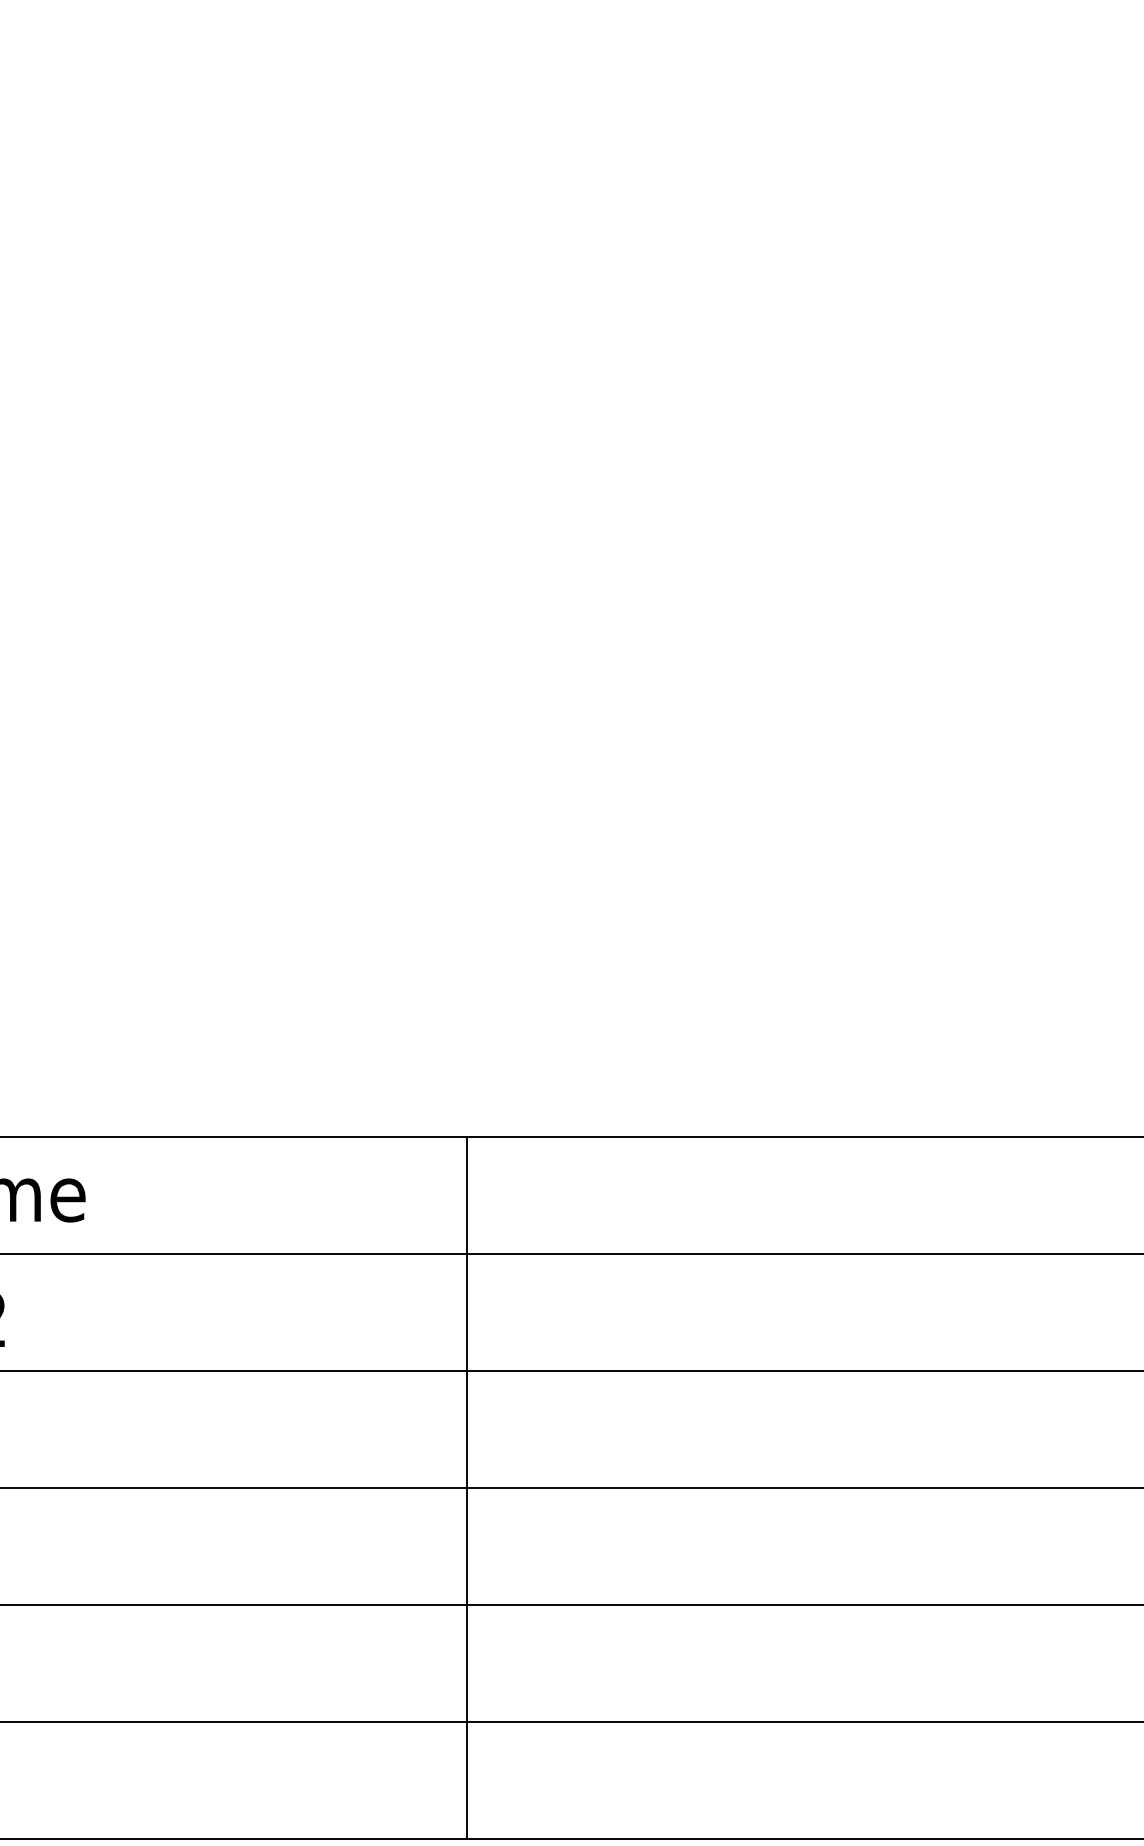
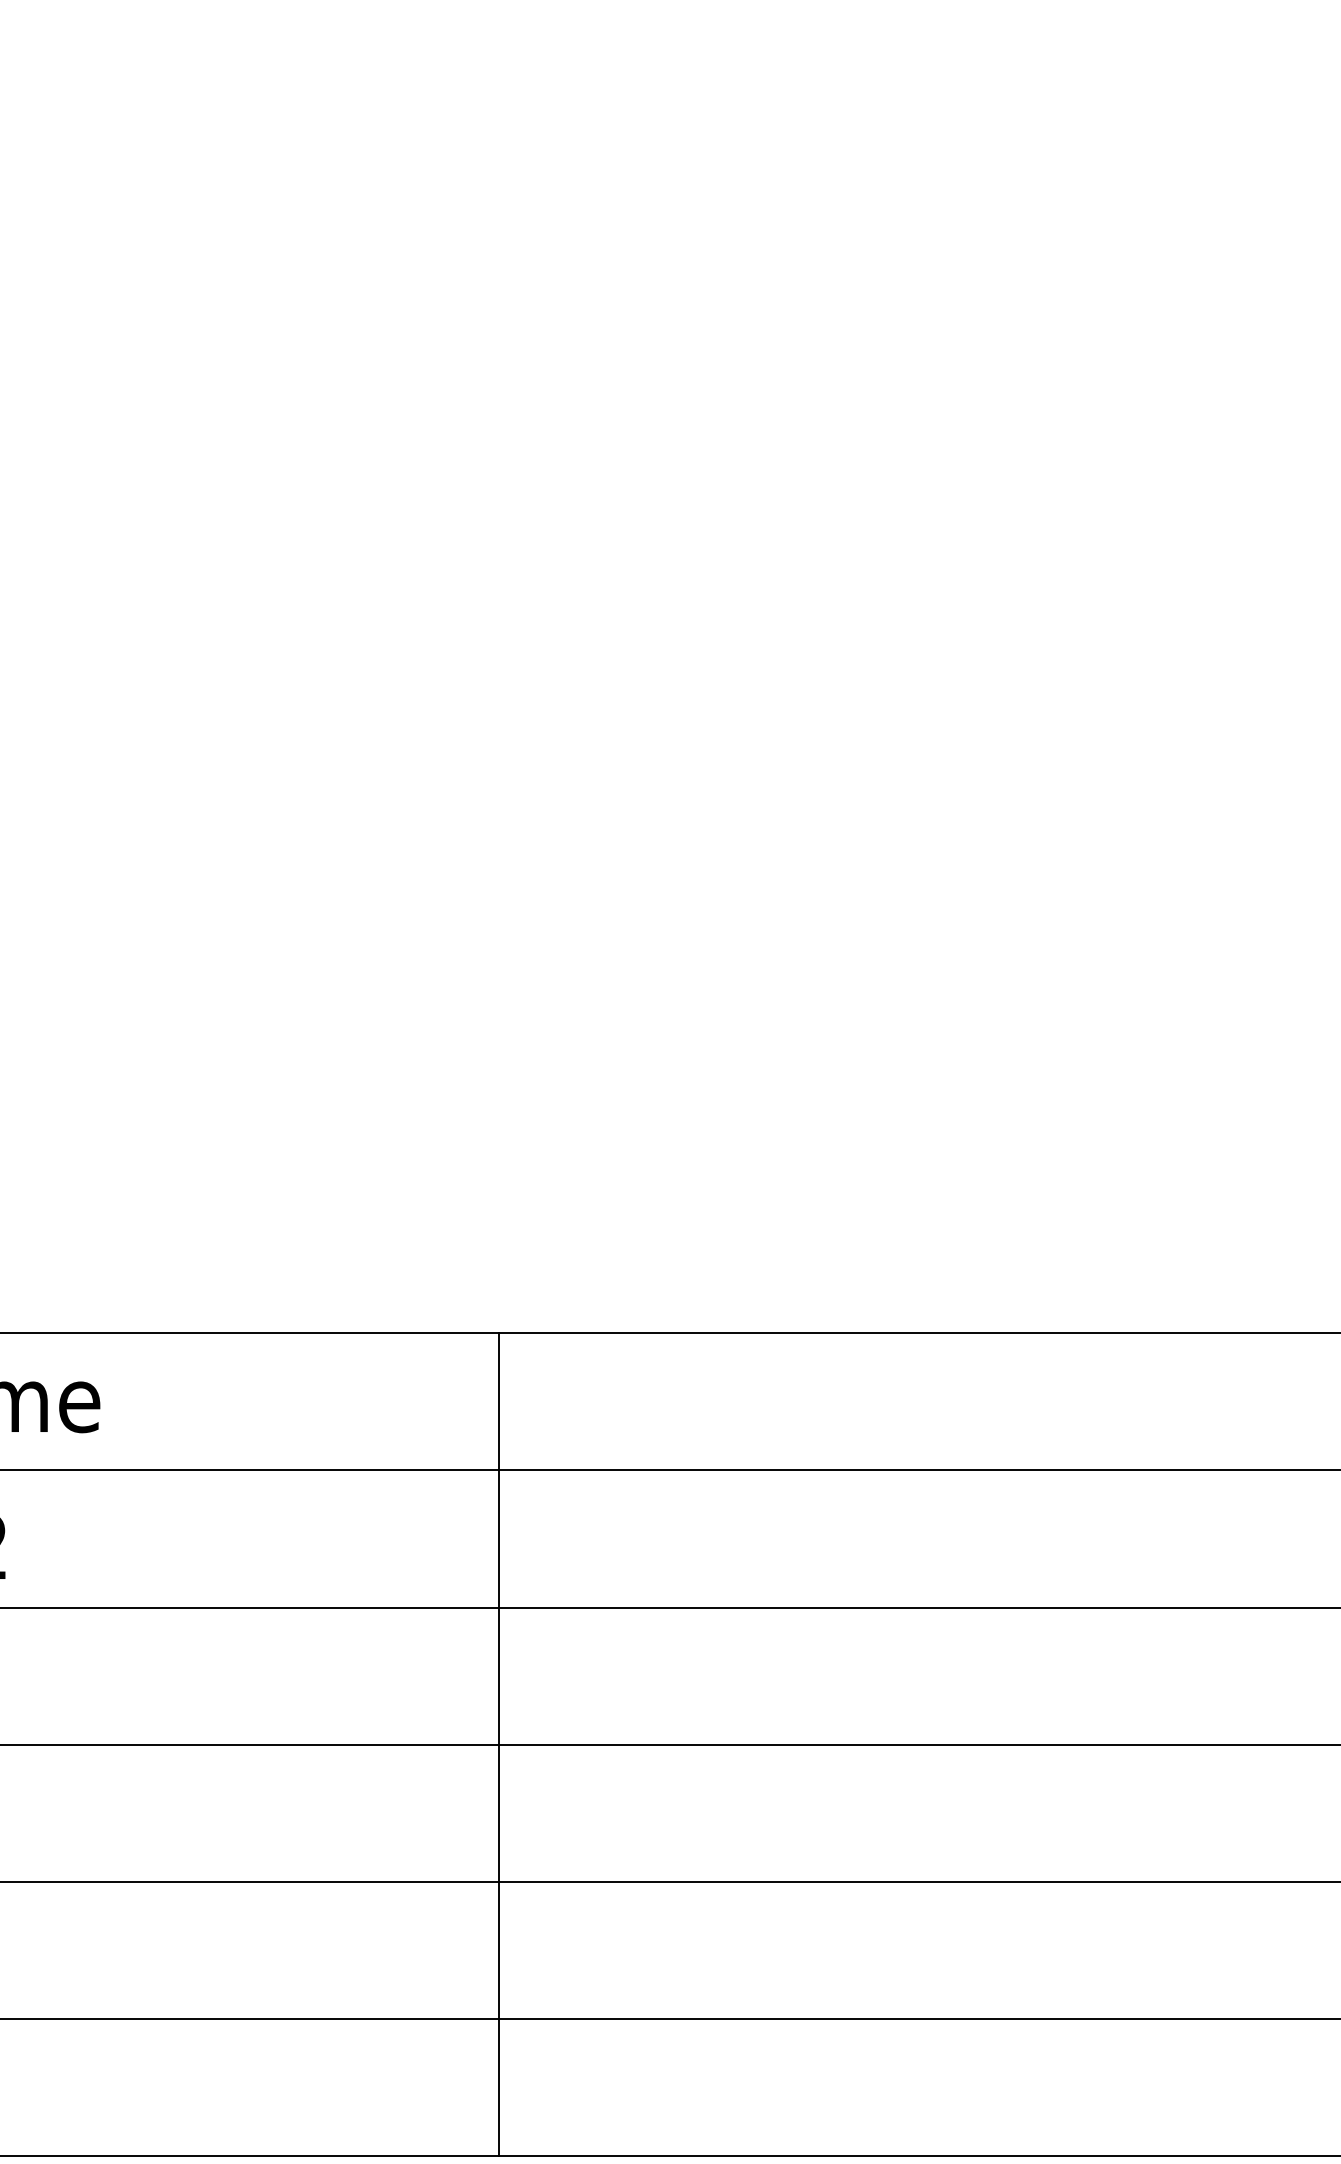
line: (466, 1488) -> (498, 1744), moved

